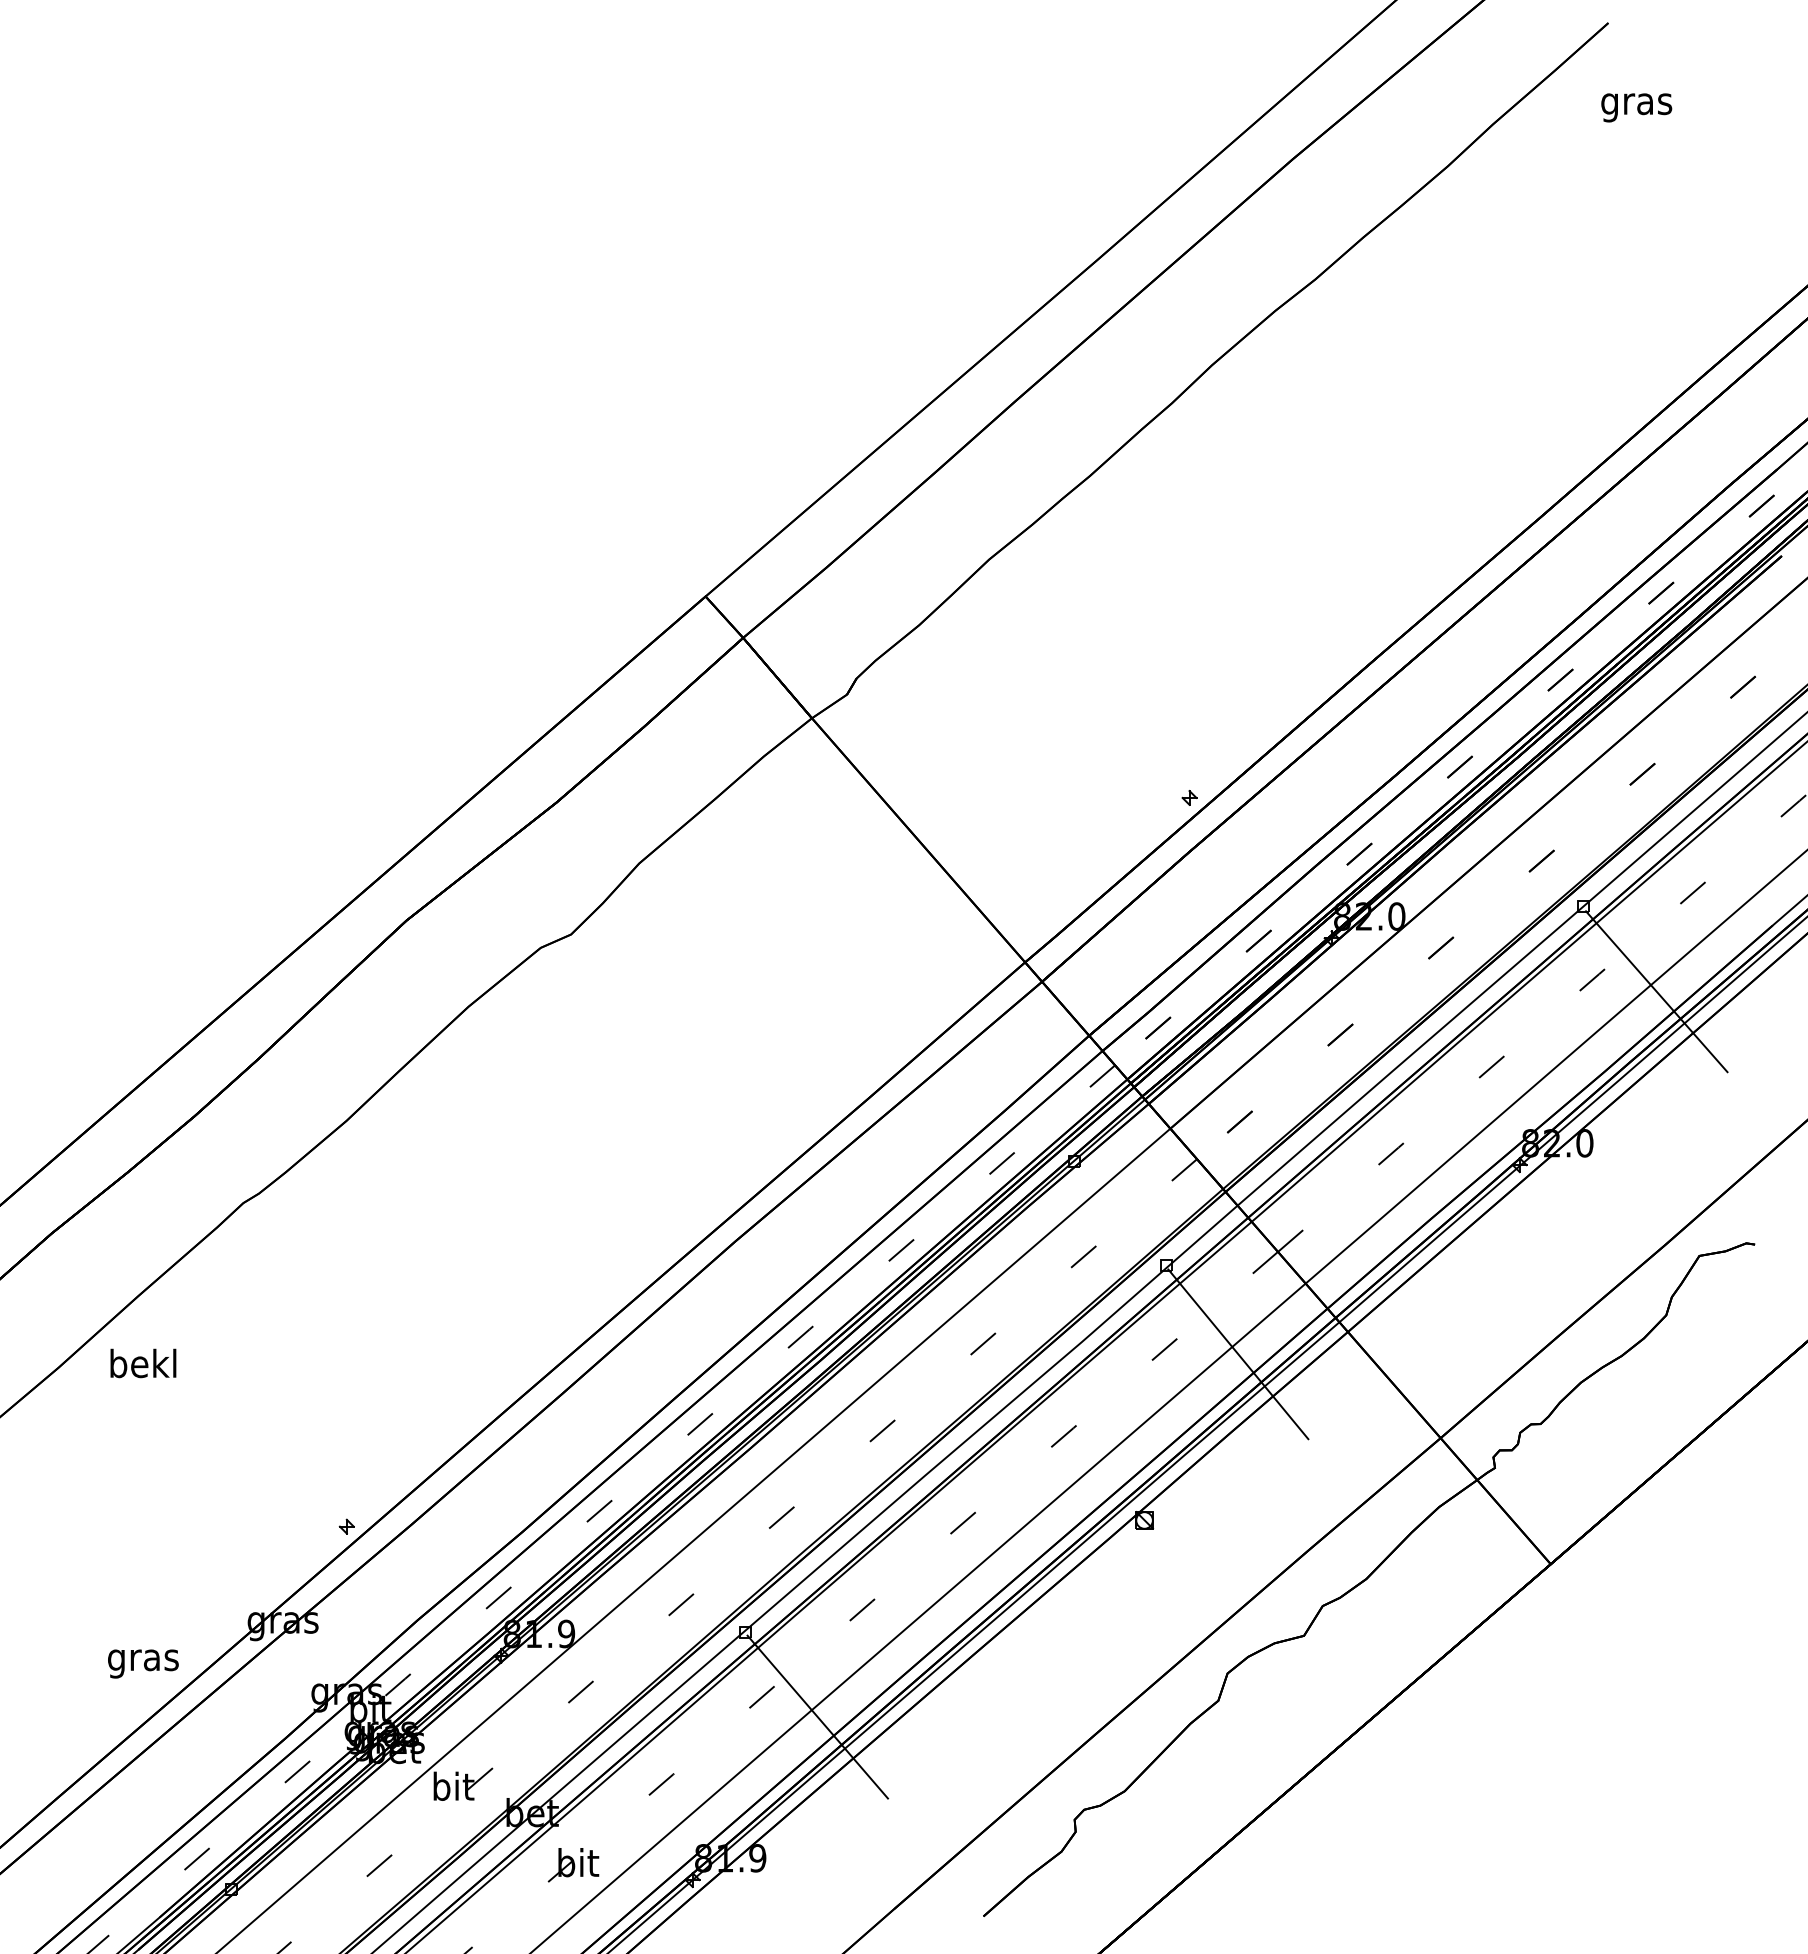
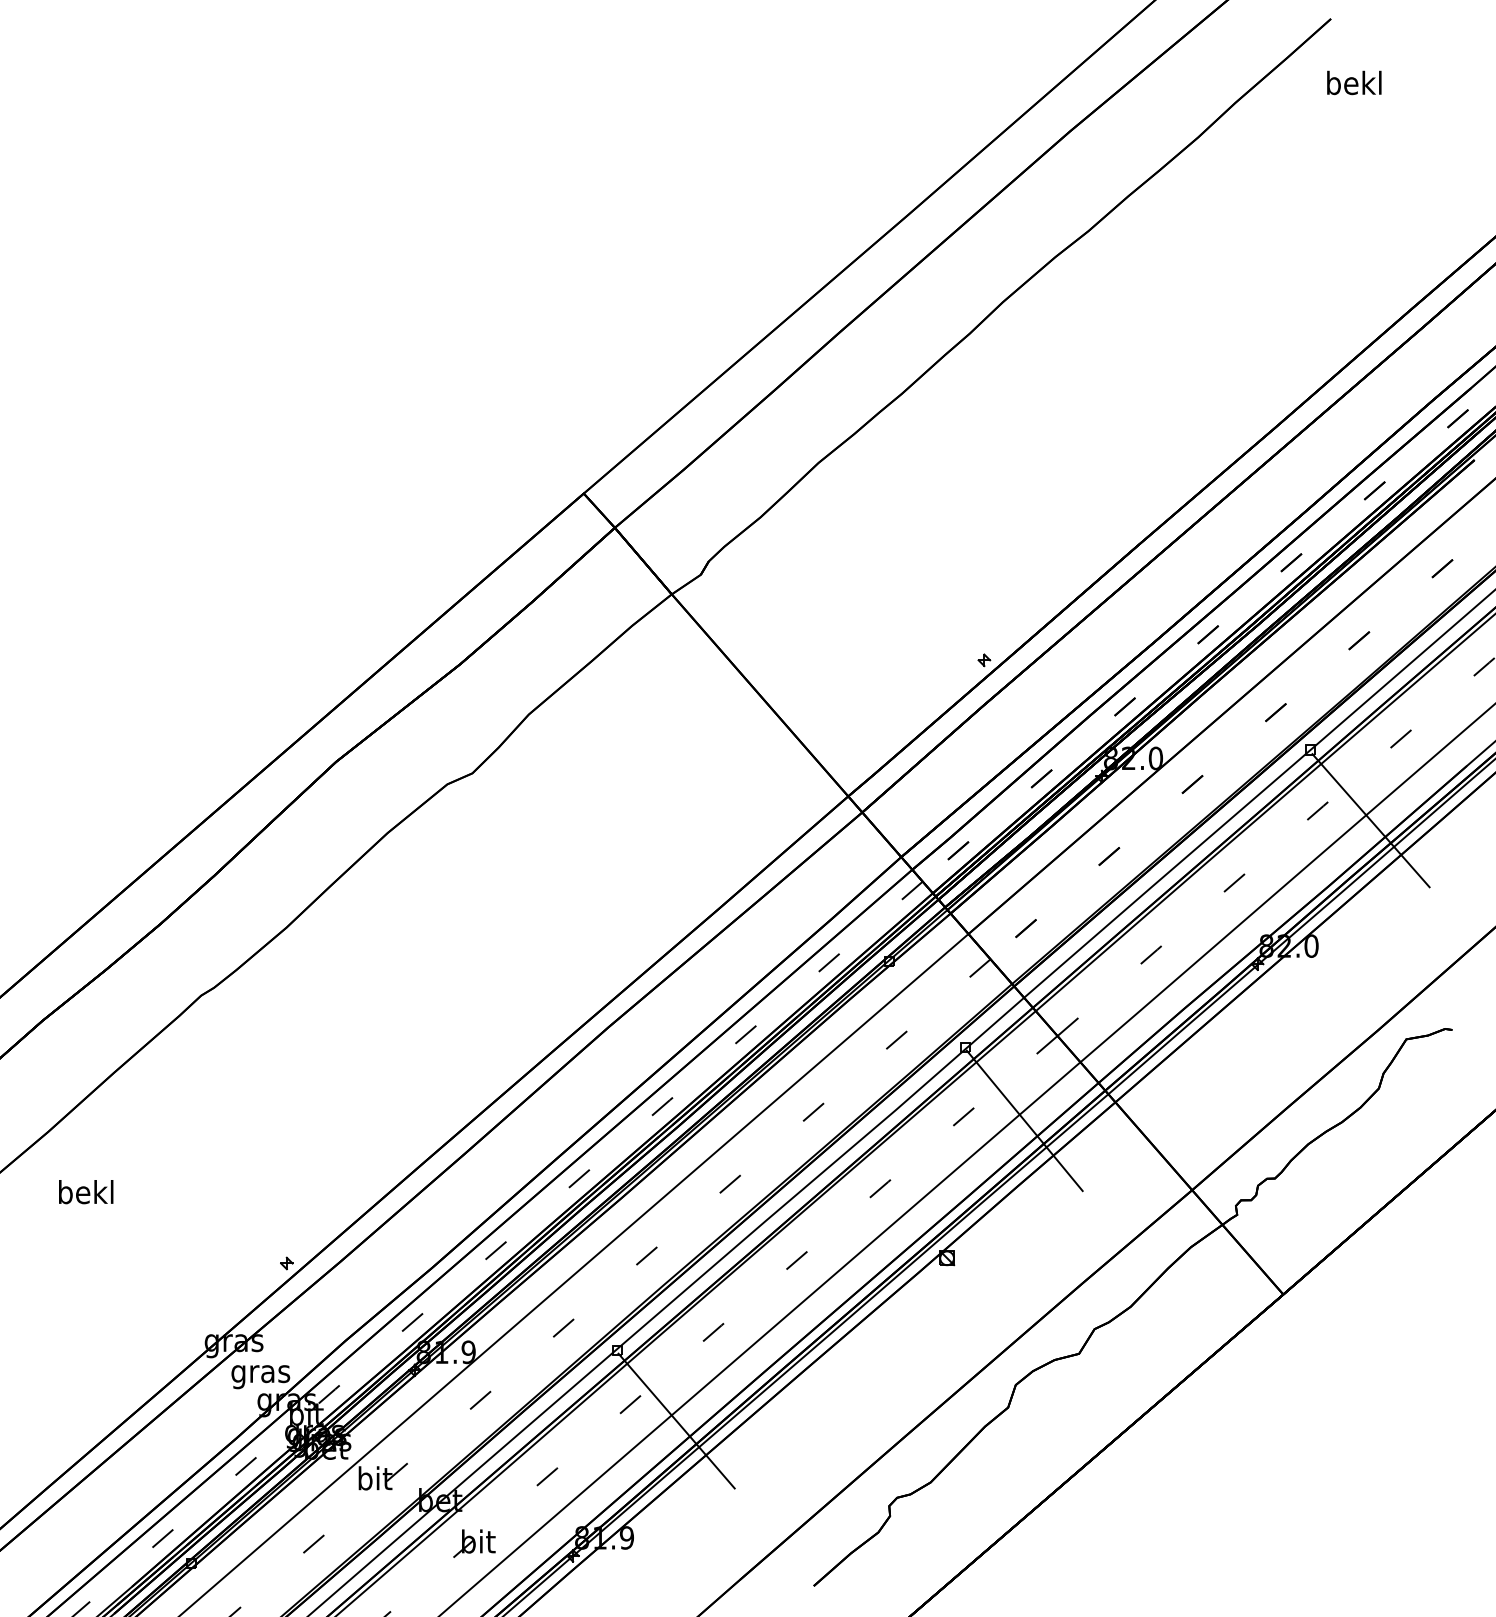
text: (1636, 103) -> (1354, 85), gras -> bekl
text: (143, 1363) -> (86, 1192), moved
text: (143, 1663) -> (260, 1376), moved

